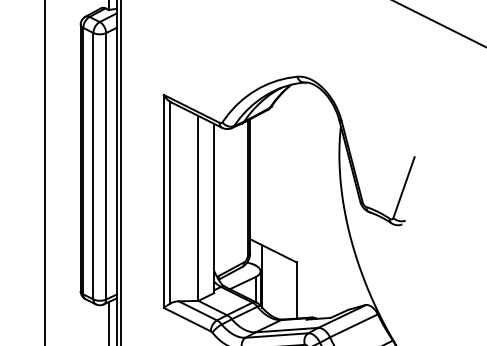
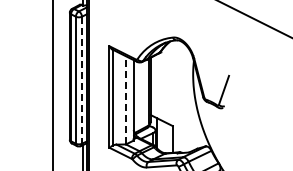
line: (105, 166) -> (81, 80), solid -> dashed
line: (197, 206) -> (125, 99), solid -> dashed

